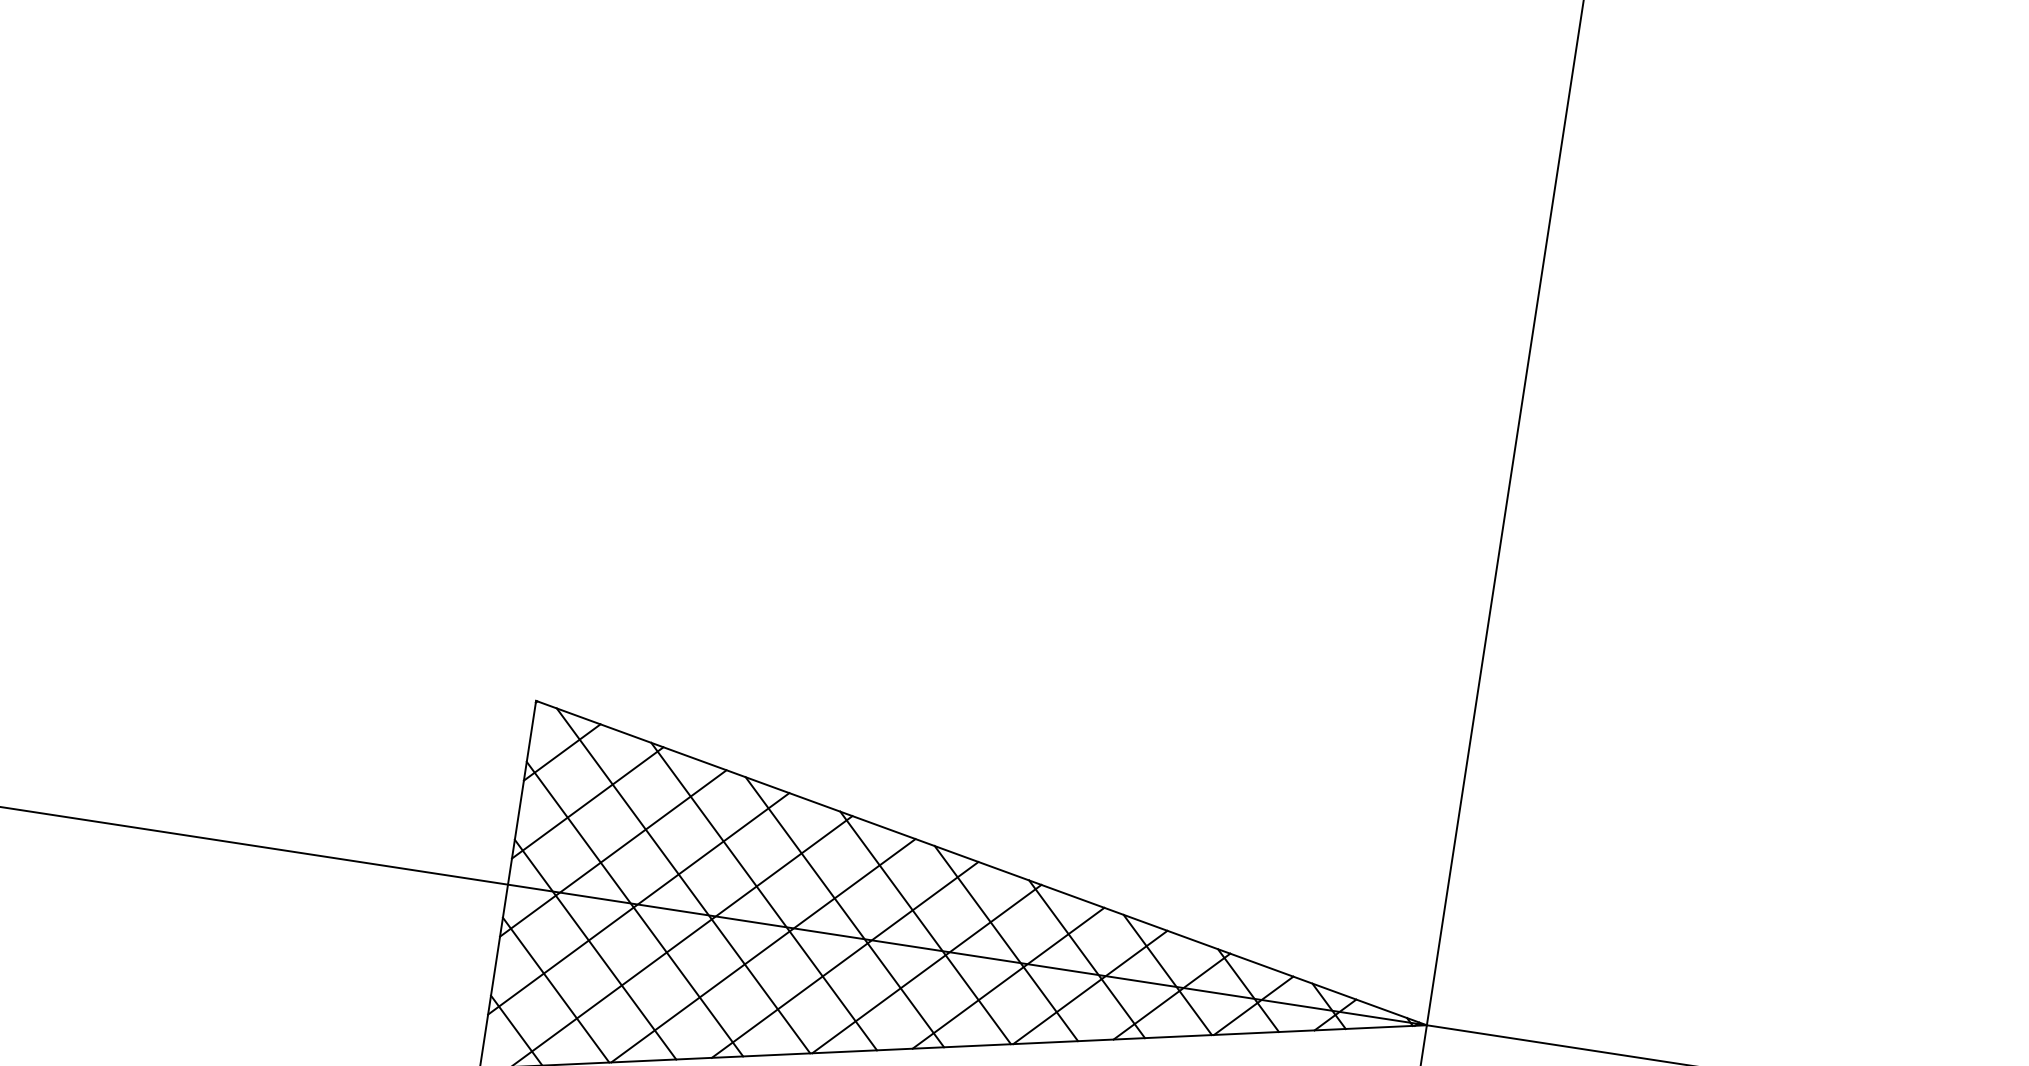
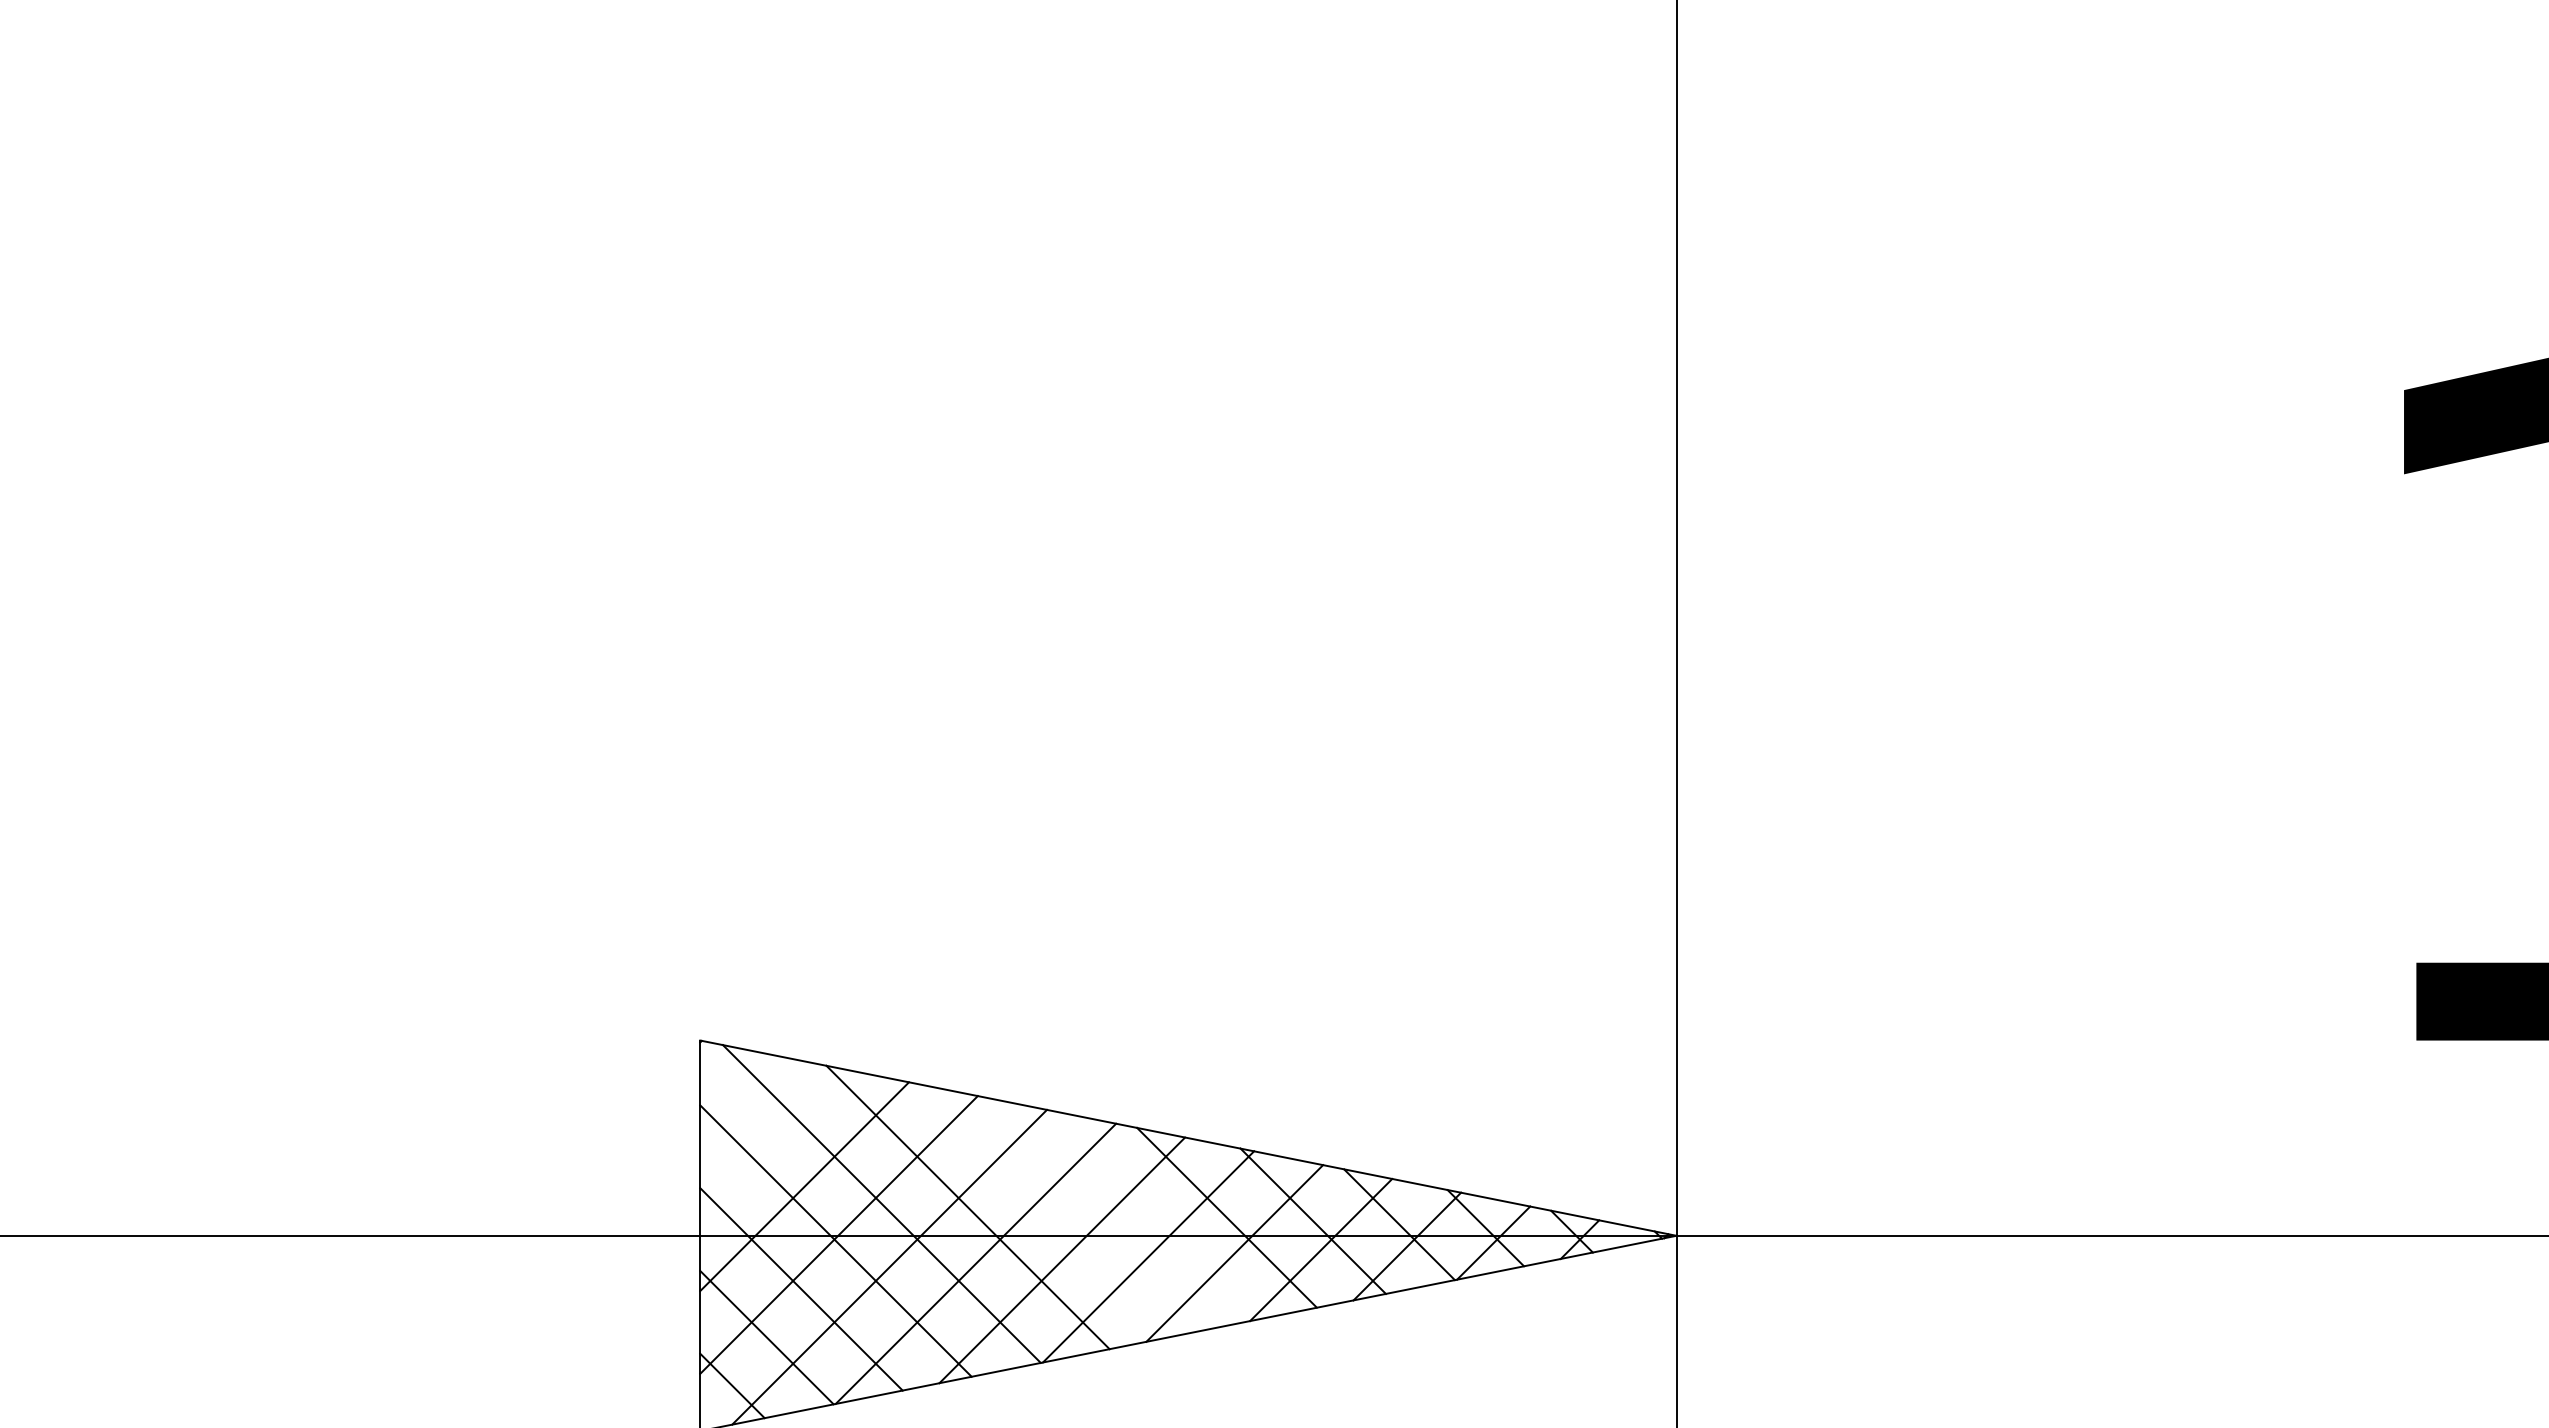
line: (562, 752) -> (735, 1089), removed
line: (587, 803) -> (769, 1138), removed
line: (844, 911) -> (1053, 1210), removed
line: (925, 928) -> (1140, 1214), removed

